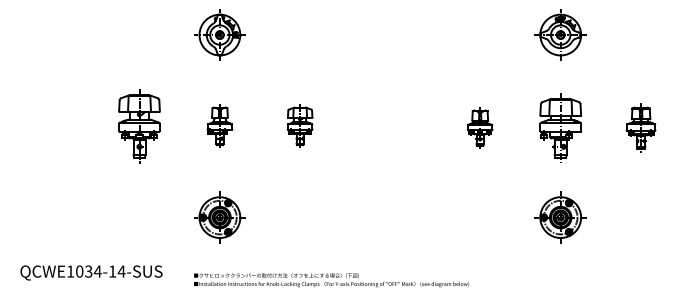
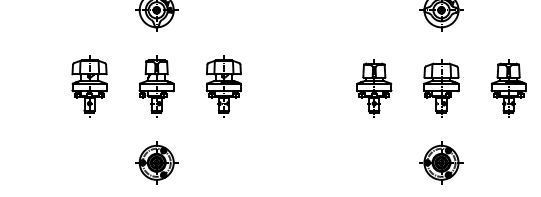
part: (219, 126) -> (156, 86), size x1.67
part: (299, 126) -> (223, 86), size x1.67
part: (479, 127) -> (373, 87), size x1.67
part: (640, 127) -> (508, 87), size x1.43

